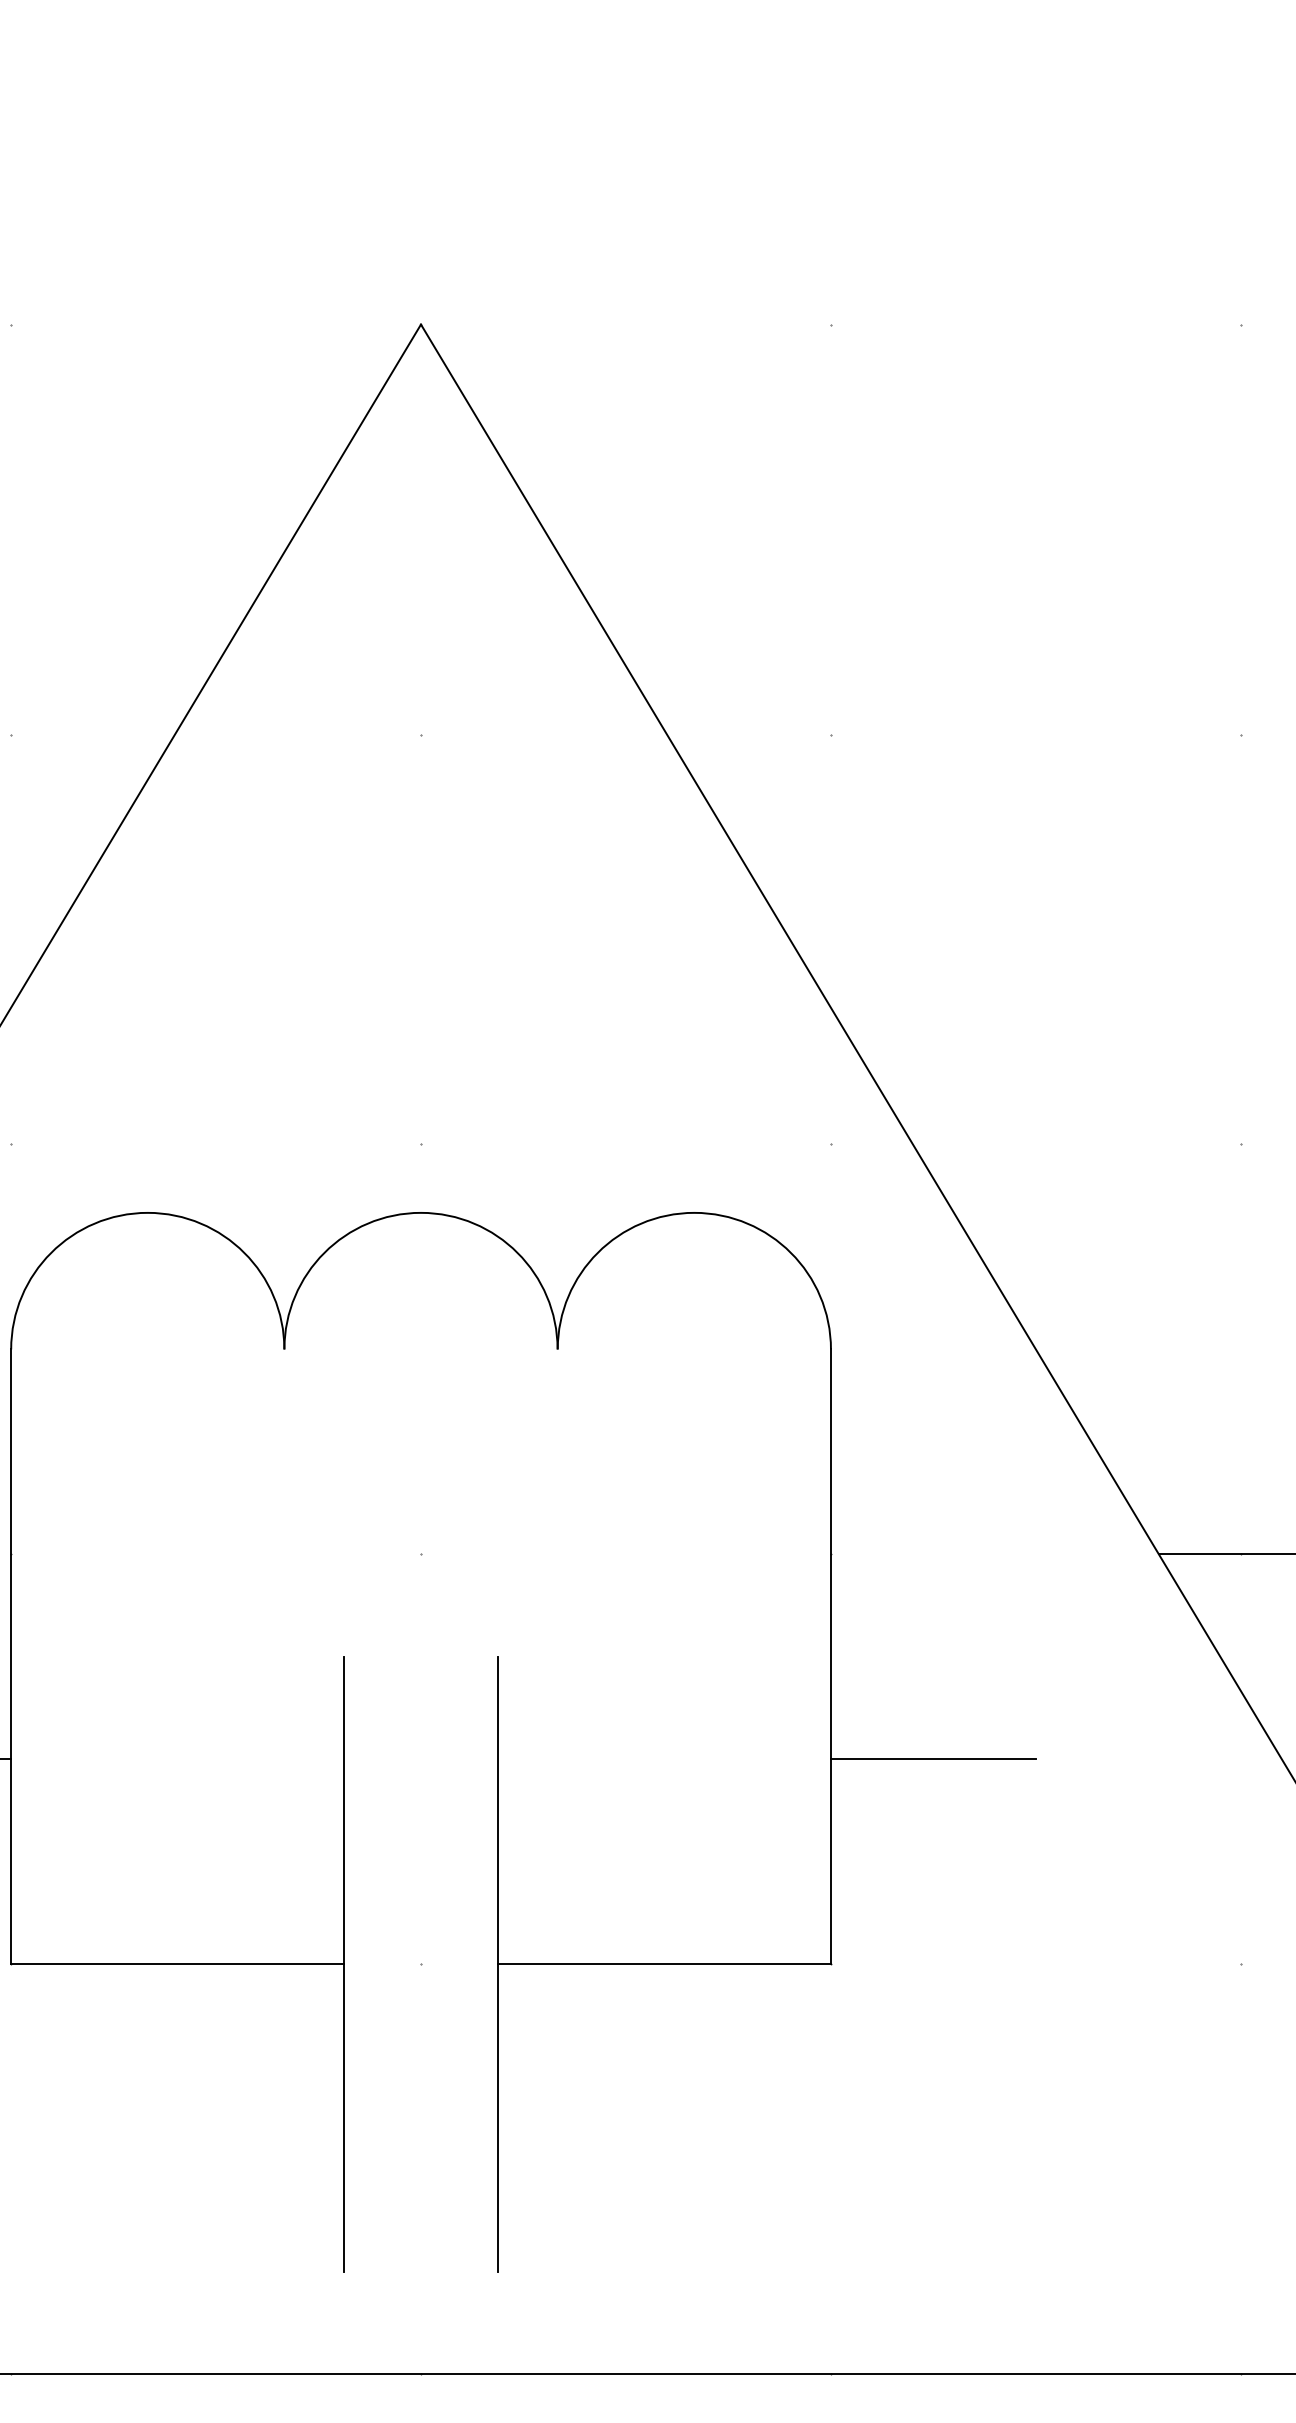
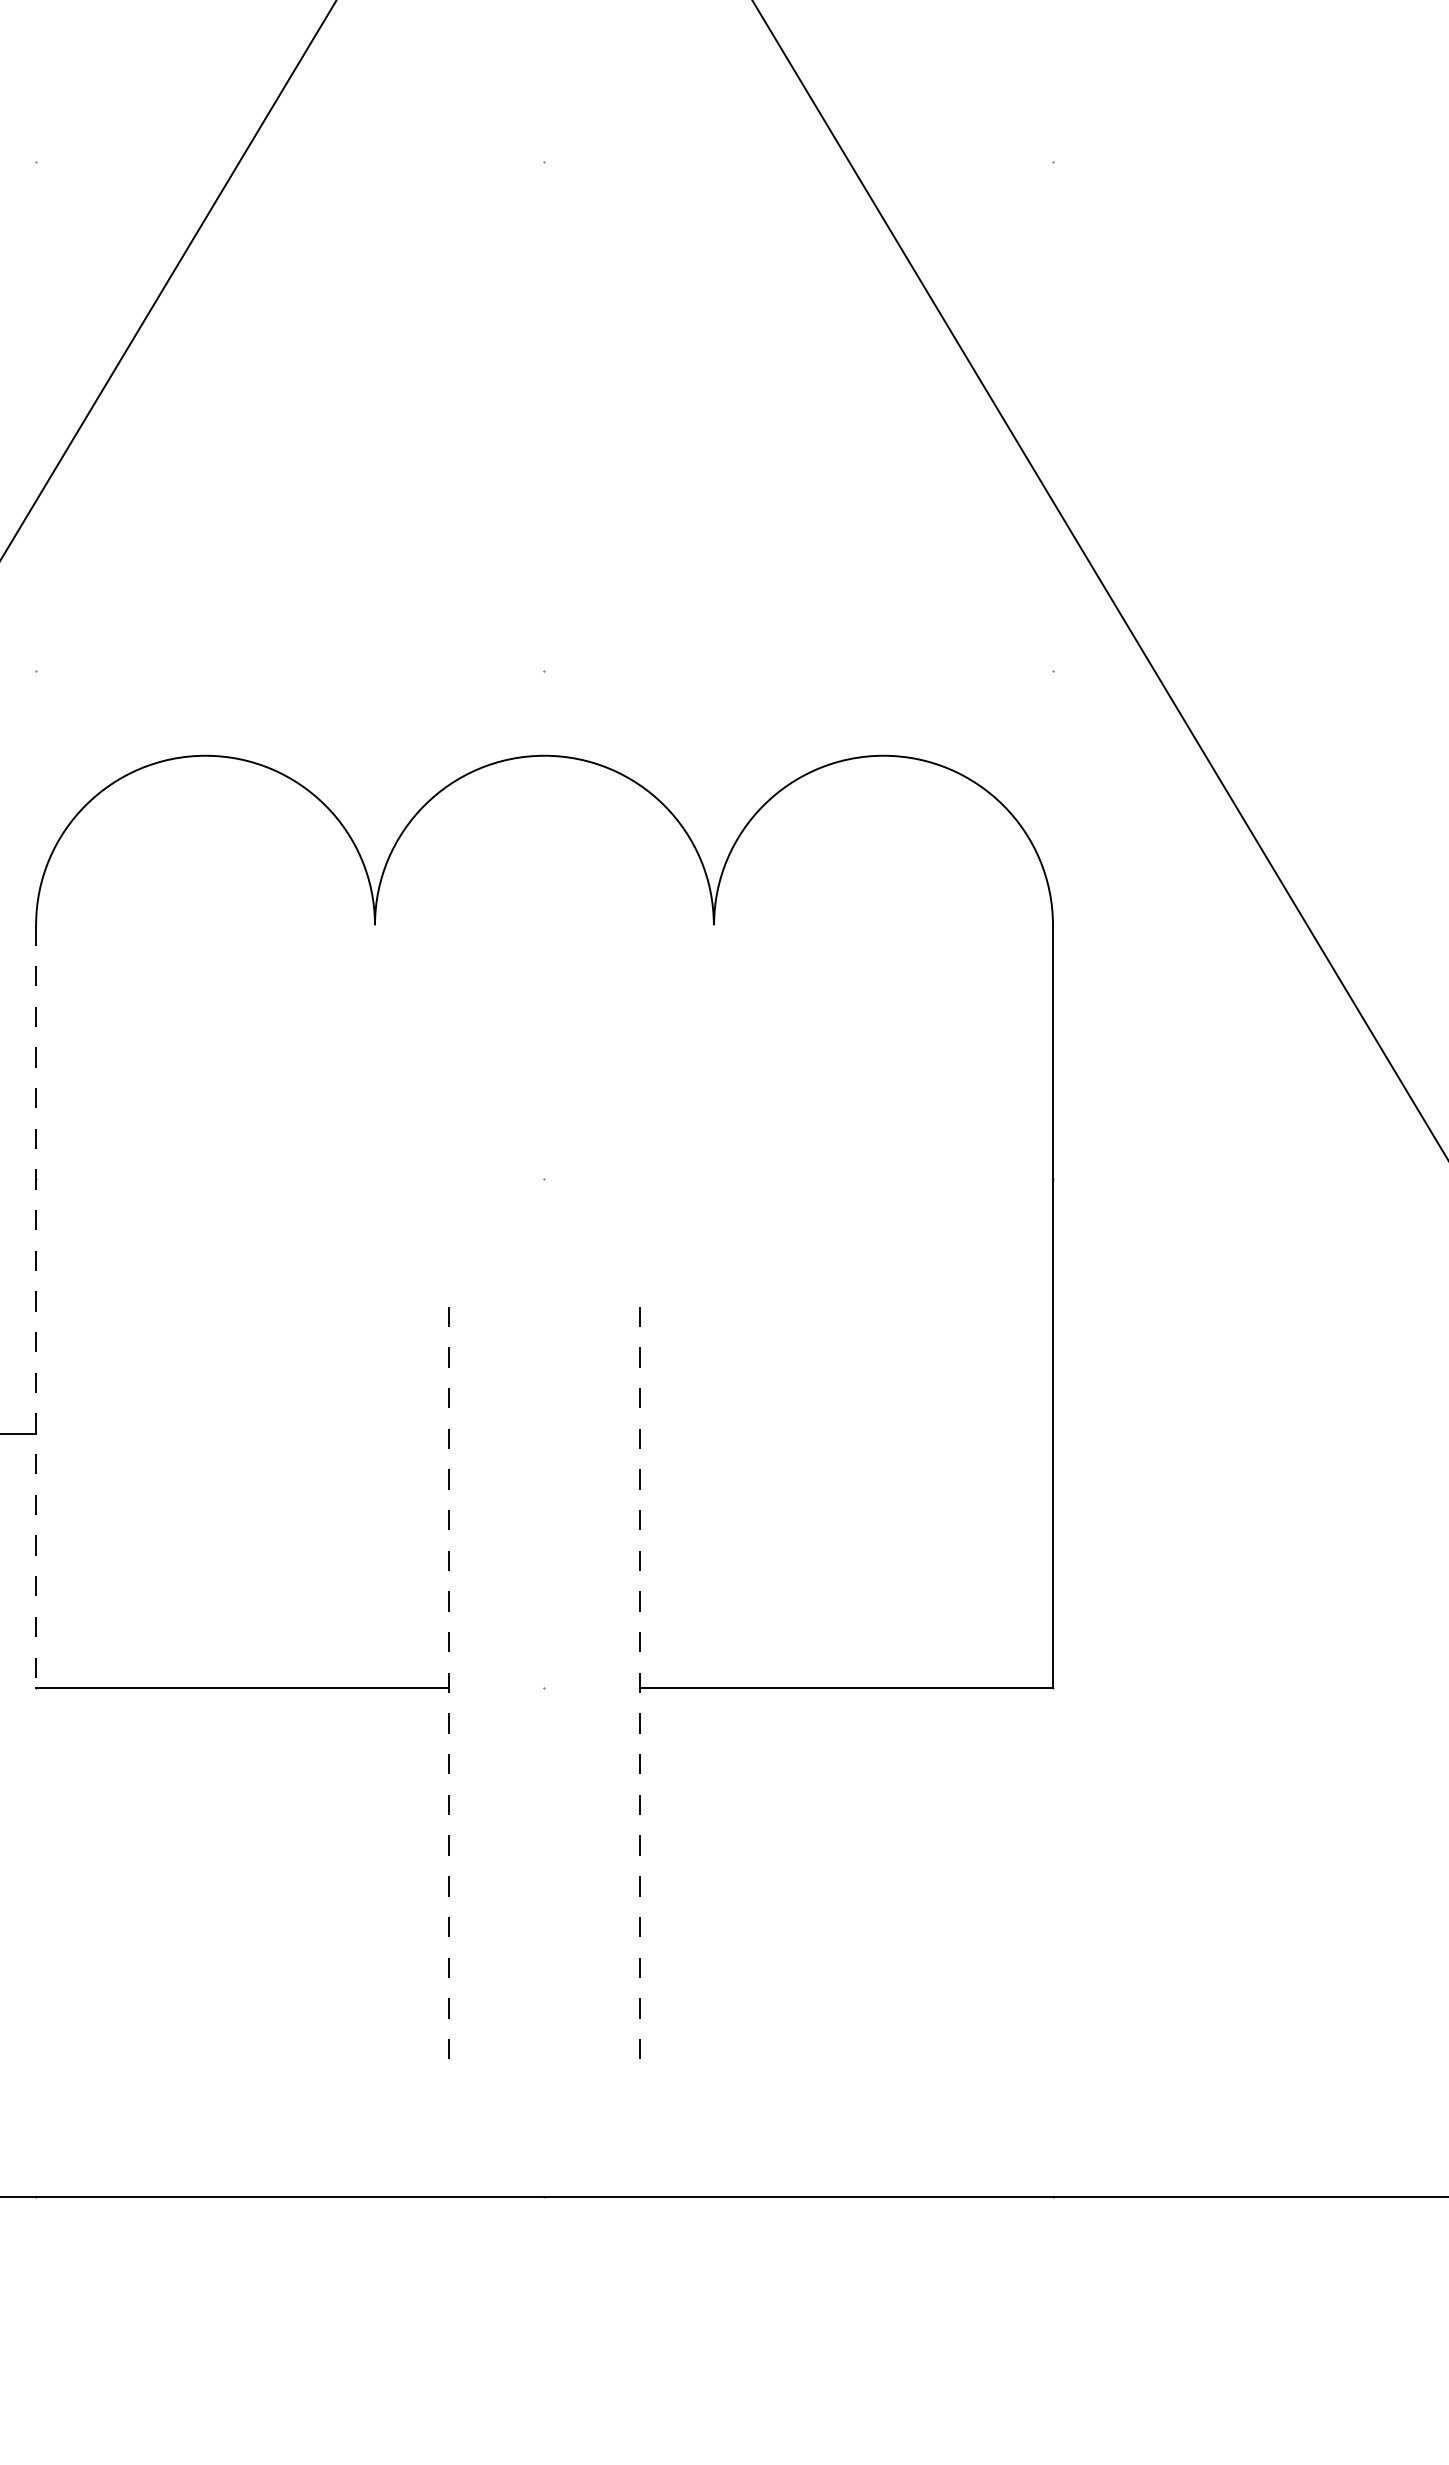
line: (11, 1657) -> (36, 1307), solid -> dashed
line: (932, 1759) -> (1178, 1433), removed
line: (344, 1964) -> (449, 1688), solid -> dashed
line: (497, 1964) -> (639, 1688), solid -> dashed

